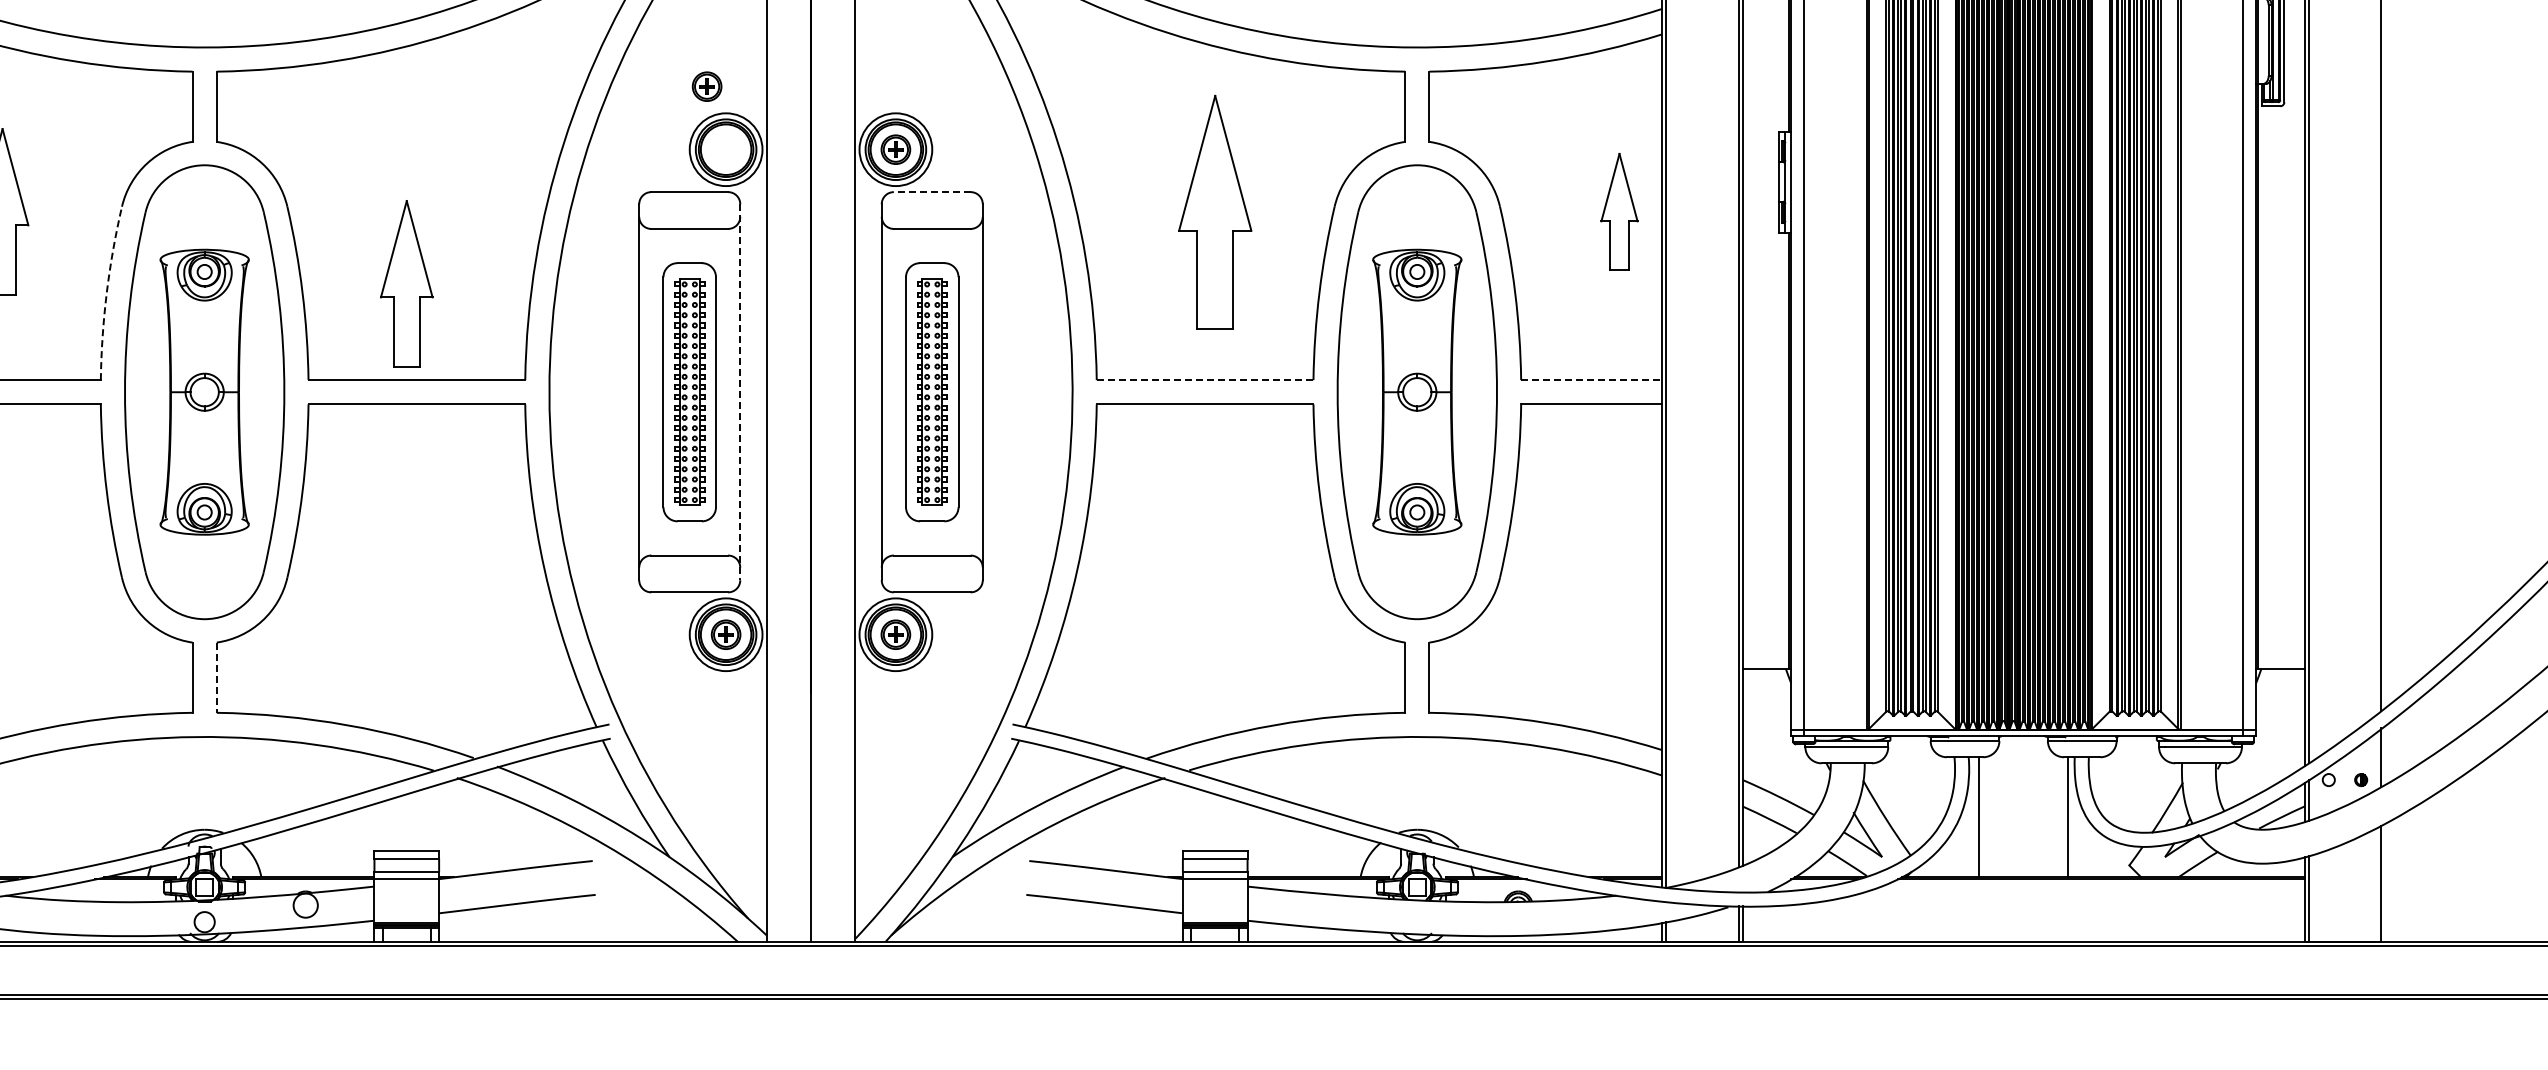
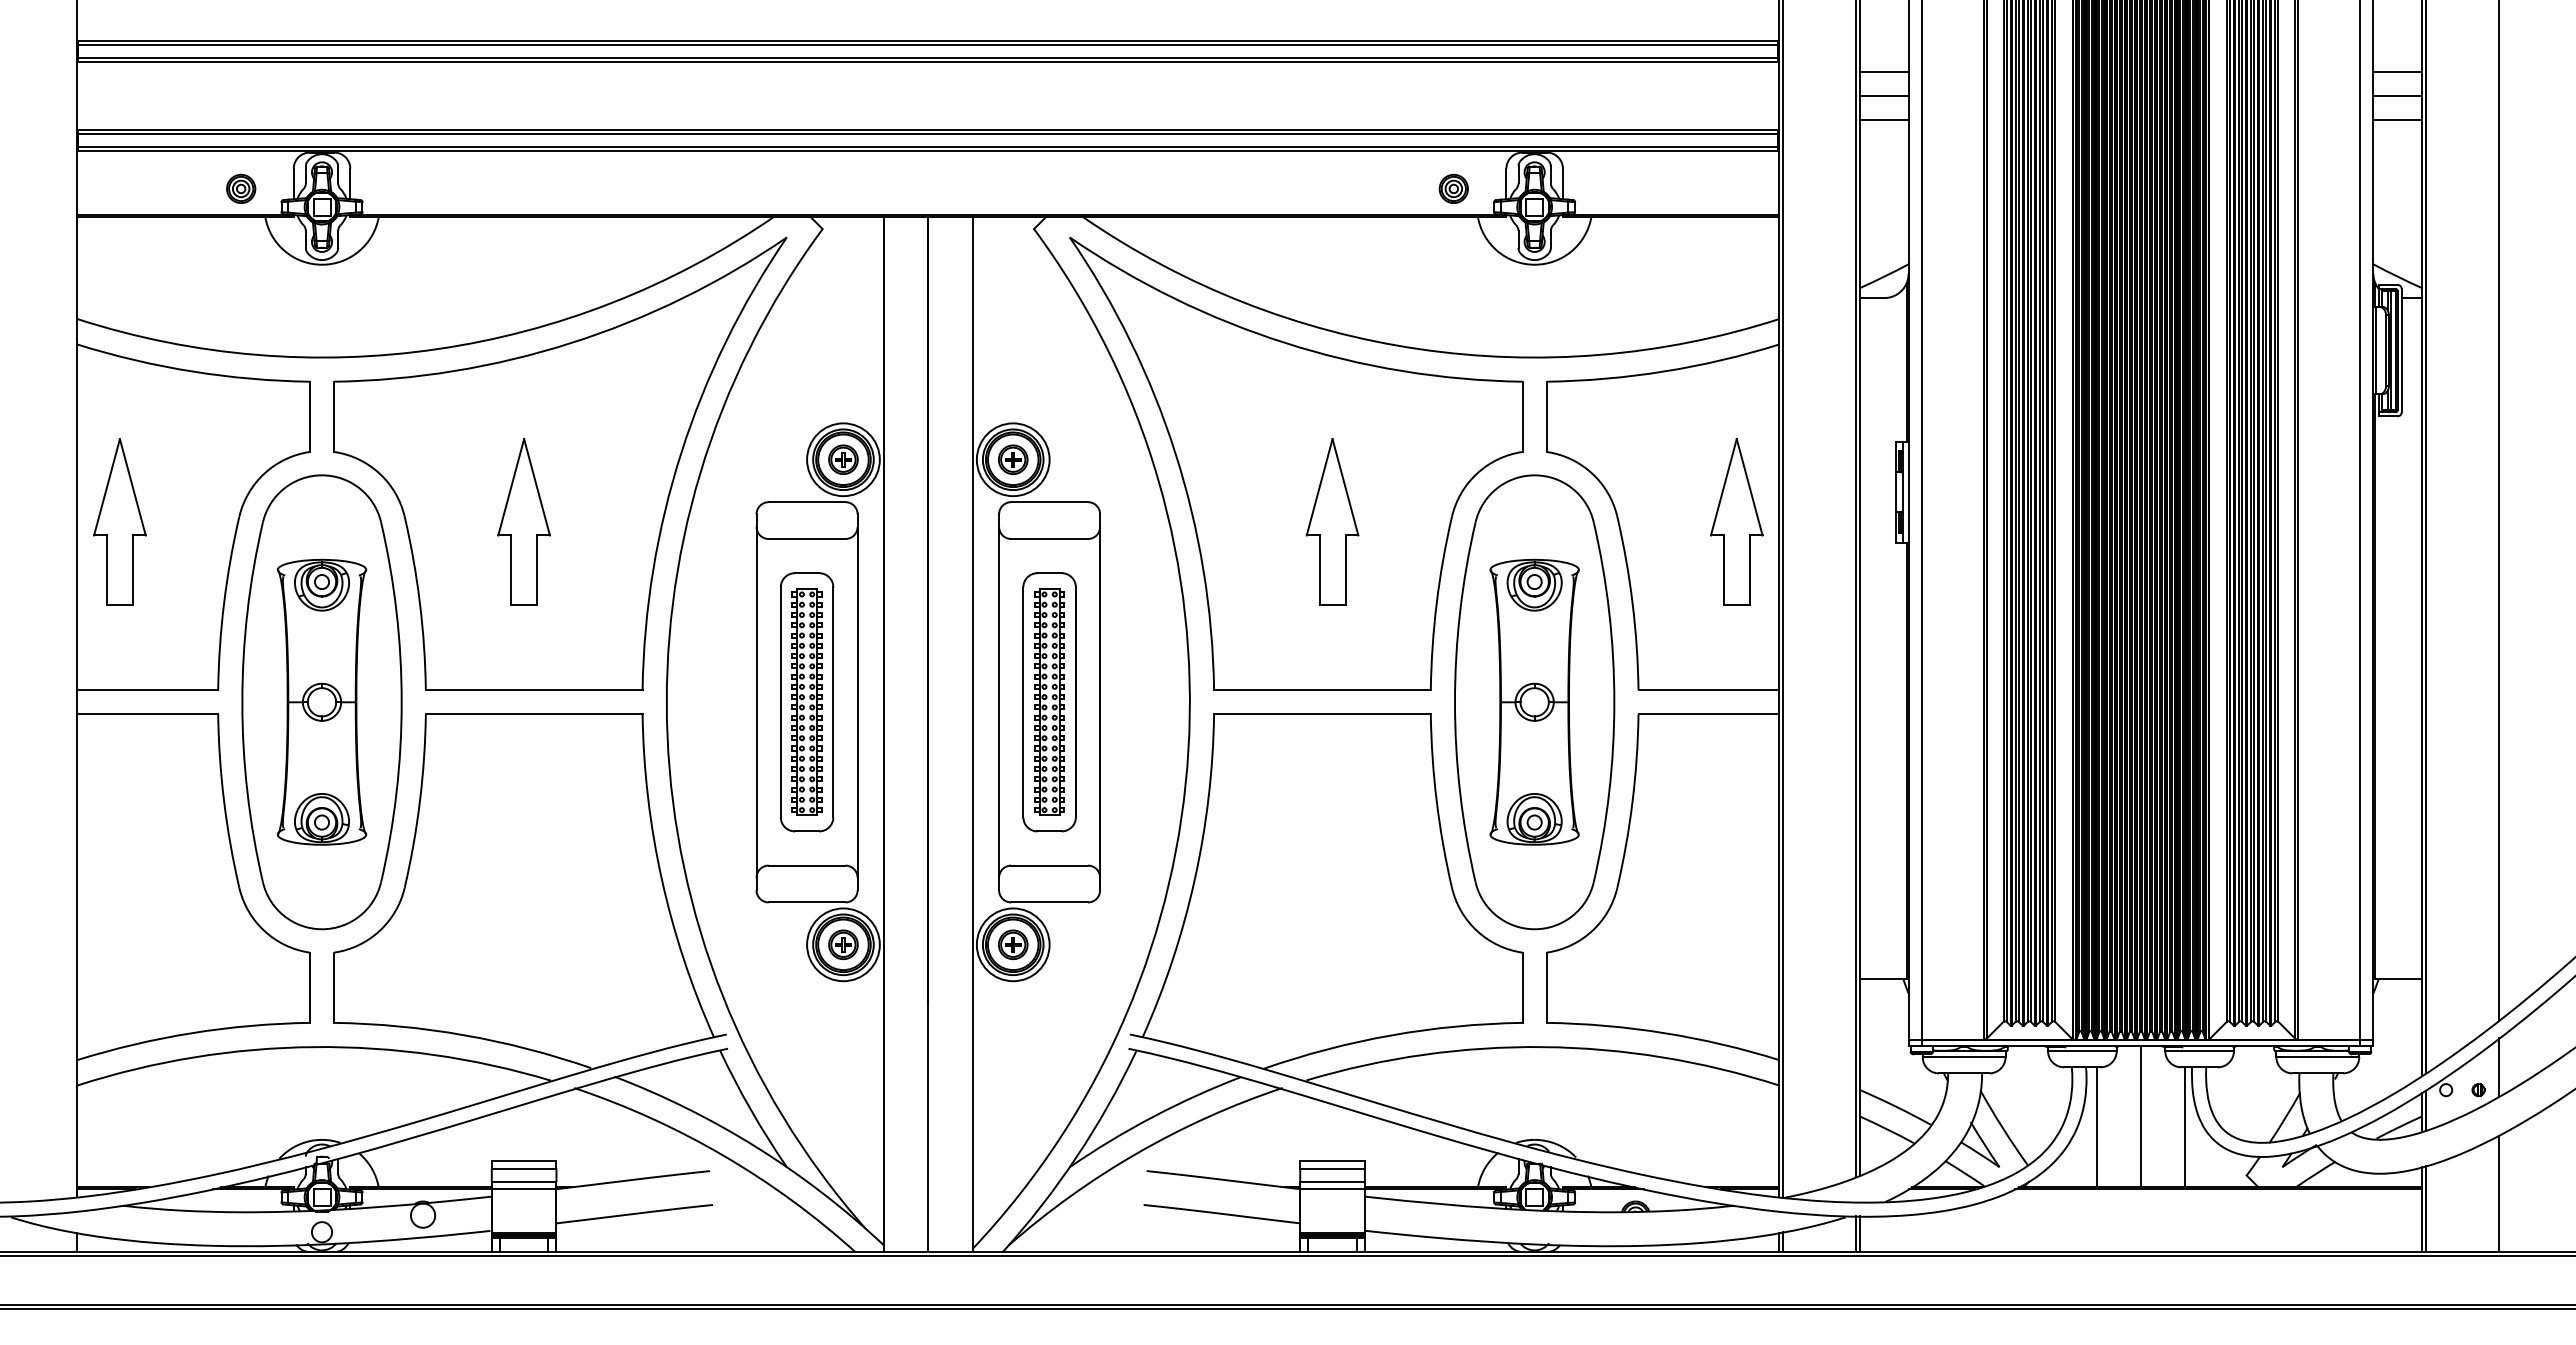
part: (707, 86) -> (843, 459), moved
line: (932, 192) -> (1049, 502), dashed -> solid
part: (1215, 211) -> (1332, 521), size x0.71
part: (1619, 211) -> (1736, 521), size x1.43
part: (406, 283) -> (523, 521), moved
arc: (107, 292) -> (224, 602), dashed -> solid
line: (1205, 380) -> (1322, 690), dashed -> solid
line: (1592, 380) -> (1709, 690), dashed -> solid
line: (740, 392) -> (857, 702), dashed -> solid
line: (217, 678) -> (334, 988), dashed -> solid
line: (2023, 806) -> (2140, 1116), added

